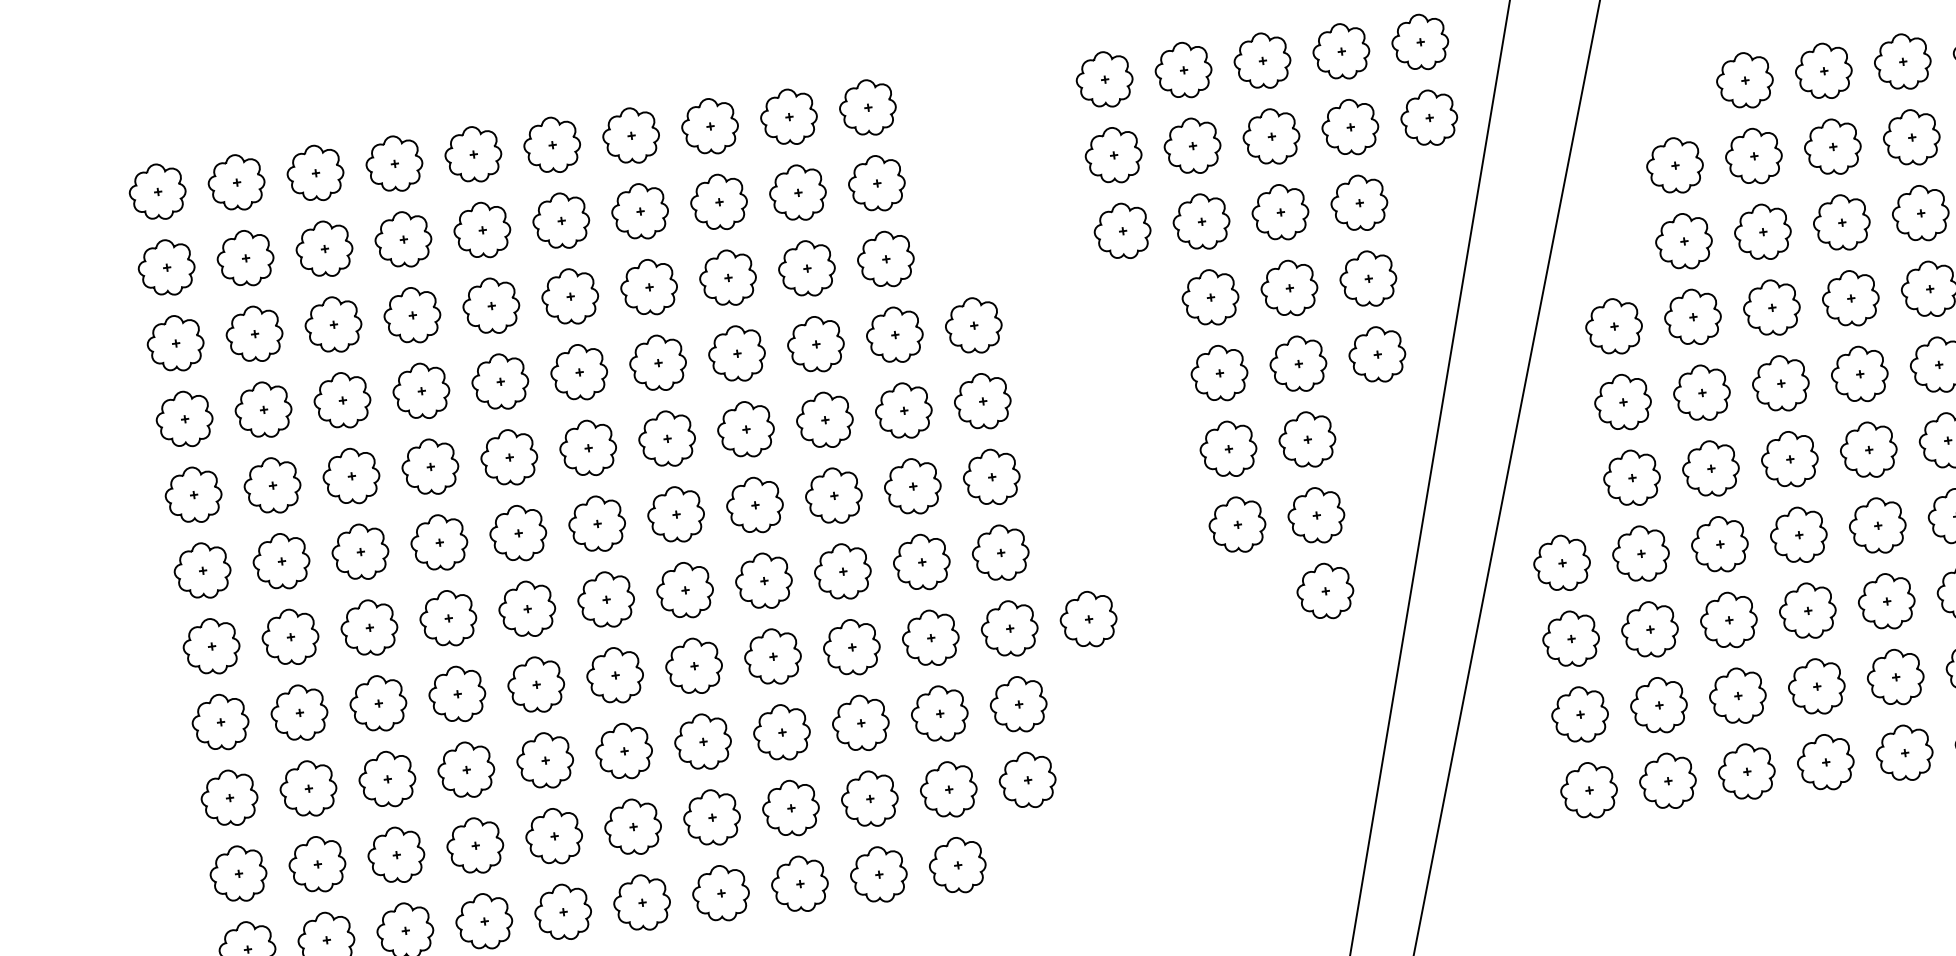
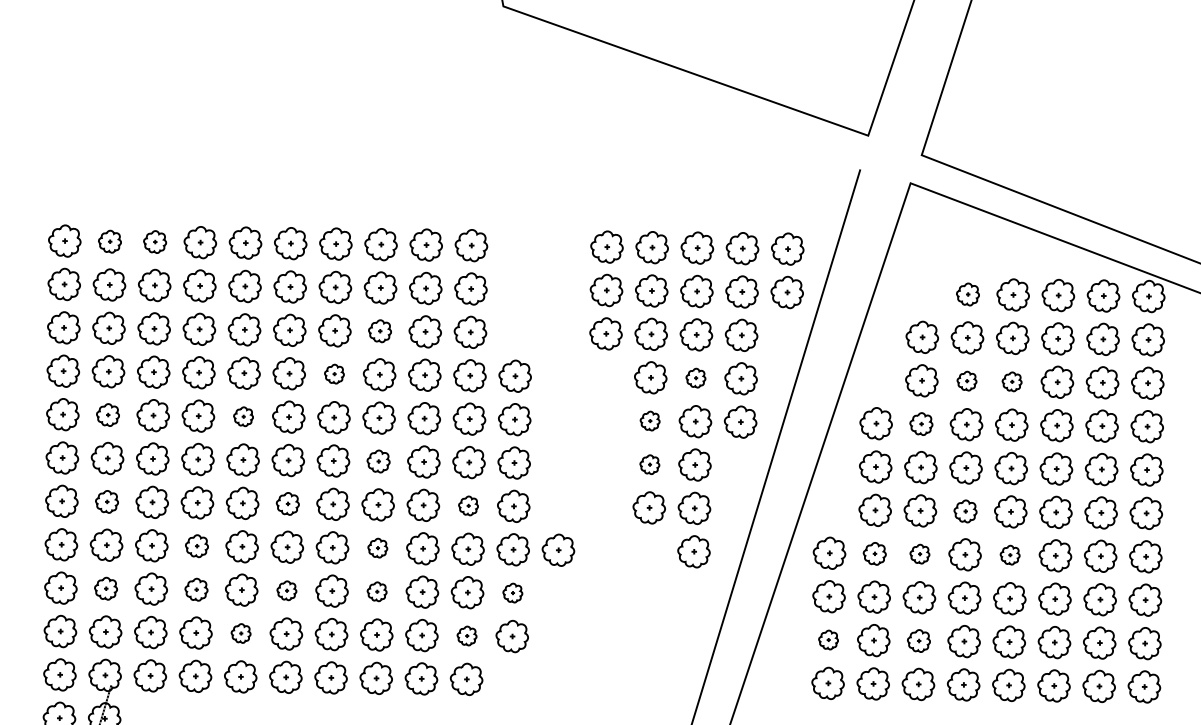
part: (1744, 80) -> (967, 294), size x0.7
part: (314, 172) -> (154, 241), size x0.7
part: (235, 182) -> (109, 241), size x0.7
part: (1840, 222) -> (1011, 381), size x0.6
part: (1761, 230) -> (966, 380), size x0.6
part: (726, 276) -> (379, 330), size x0.7
part: (1288, 287) -> (695, 377), size x0.6
part: (1693, 316) -> (921, 423), size x0.7
part: (658, 361) -> (334, 373), size x0.6
part: (1218, 372) -> (649, 420), size x0.6
part: (1227, 449) -> (649, 464), size x0.6
part: (509, 457) -> (243, 416), size x0.6
part: (1789, 459) -> (965, 511), size x0.7
part: (271, 484) -> (107, 414), size x0.7
part: (754, 505) -> (378, 461), size x0.7
part: (1876, 524) -> (1009, 554), size x0.6
part: (1719, 543) -> (919, 553), size x0.6
part: (1640, 553) -> (874, 553), size x0.7
part: (921, 561) -> (468, 505), size x0.6
part: (605, 599) -> (287, 503), size x0.7
part: (289, 636) -> (106, 501), size x0.7
part: (772, 655) -> (377, 547), size x0.6
part: (456, 693) -> (196, 545), size x0.7
part: (1736, 695) -> (918, 640), size x0.7
part: (1018, 703) -> (512, 592), size x0.6
part: (1579, 713) -> (828, 639), size x0.6
part: (780, 732) -> (376, 591), size x0.6
part: (623, 751) -> (286, 590), size x0.6
part: (466, 769) -> (196, 589), size x0.7
part: (307, 788) -> (105, 588), size x0.7
part: (947, 788) -> (466, 635), size x0.6
part: (552, 836) -> (240, 633), size x0.6

